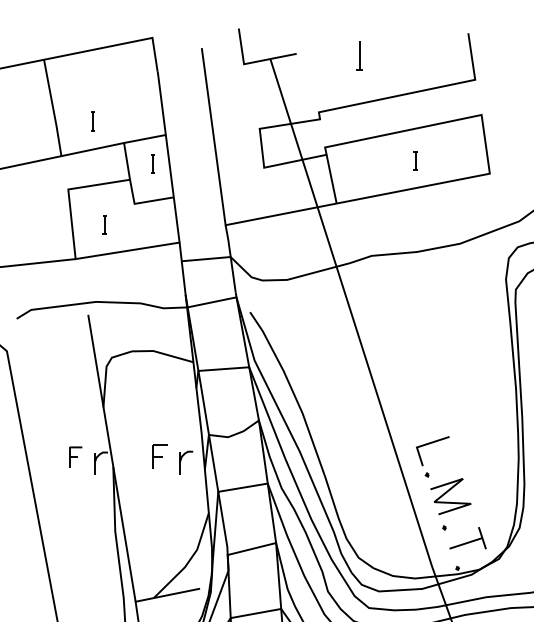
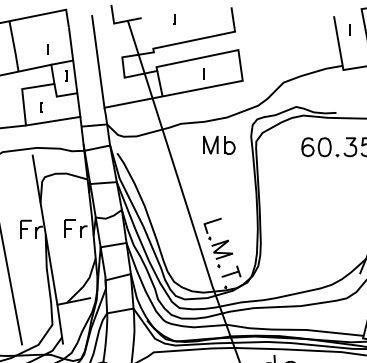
part: (359, 56) -> (174, 19), size x0.62
part: (91, 121) -> (47, 49), moved
part: (445, 295) -> (219, 144), added
part: (74, 455) -> (25, 228), size x1.67
part: (158, 455) -> (69, 228), size x1.43

